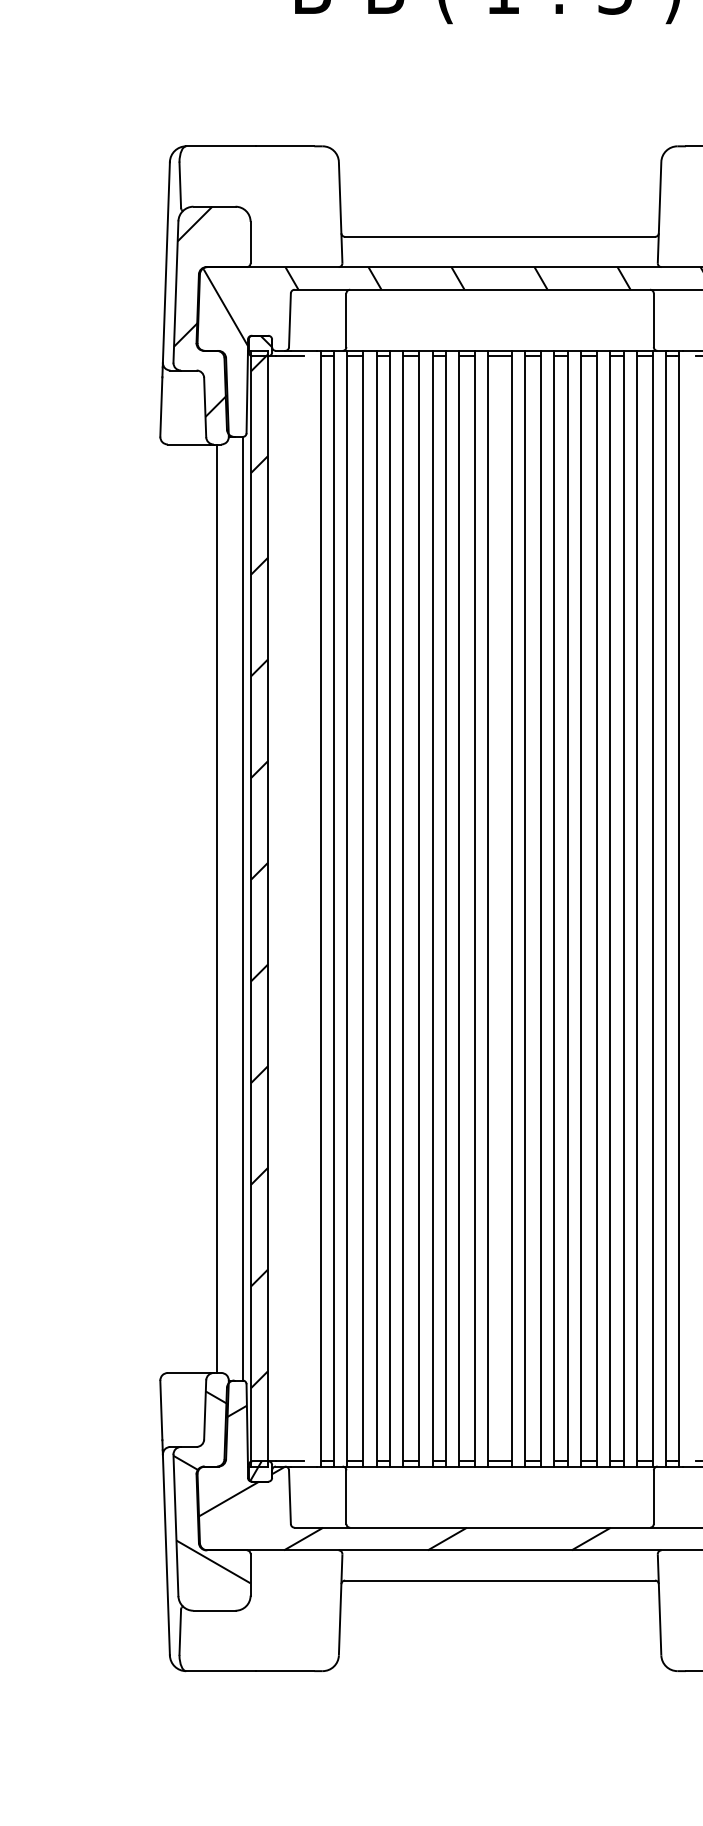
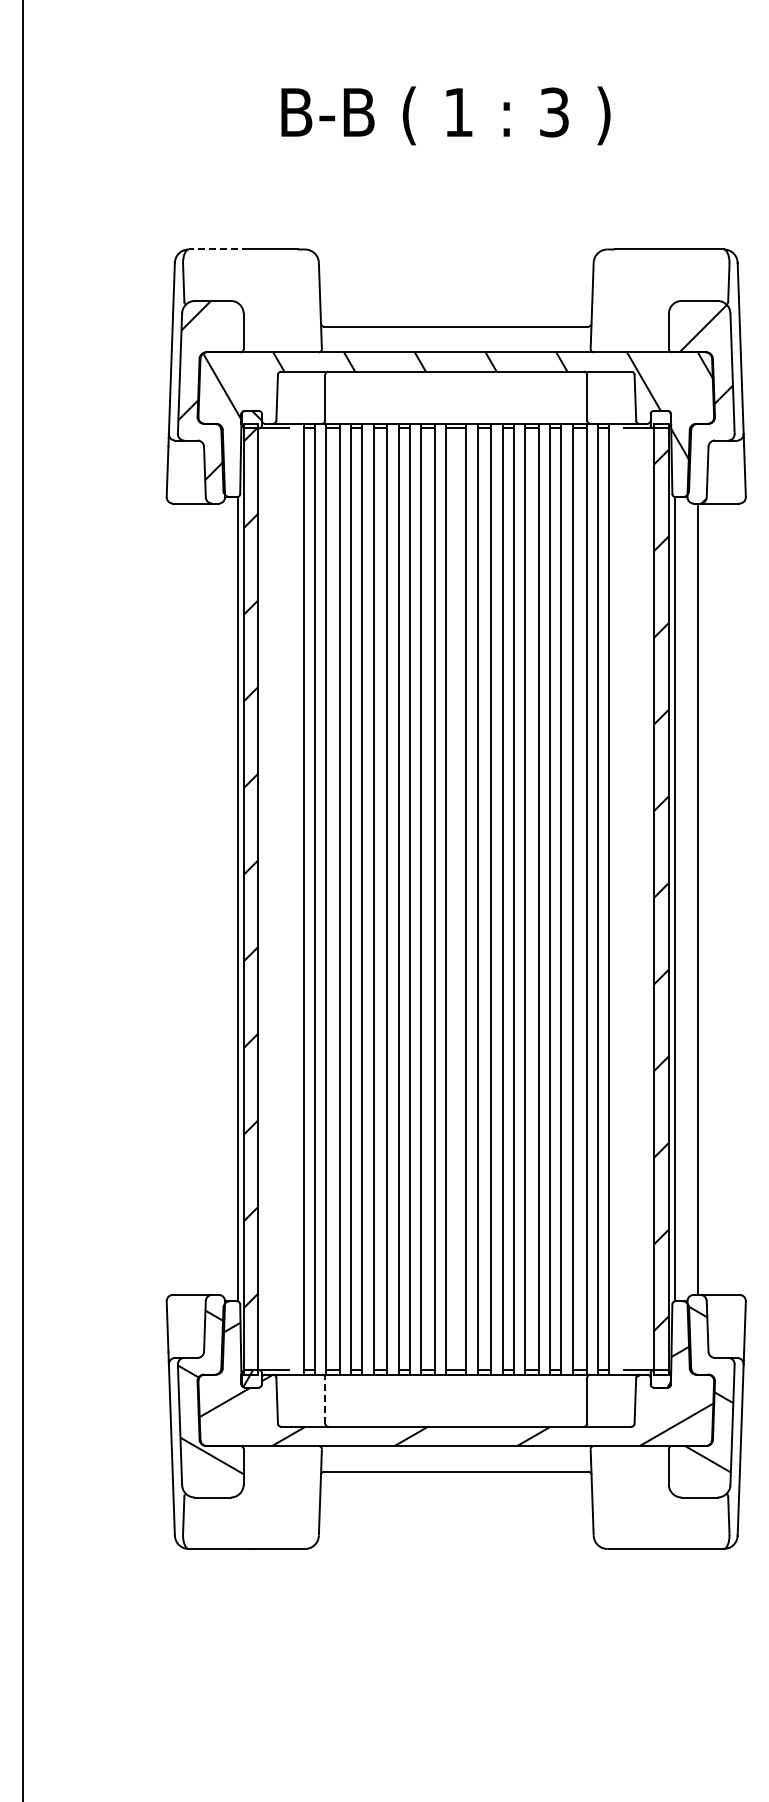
line: (221, 146) -> (218, 249), solid -> dashed
line: (217, 907) -> (215, 898), removed
line: (346, 1496) -> (325, 1400), solid -> dashed

